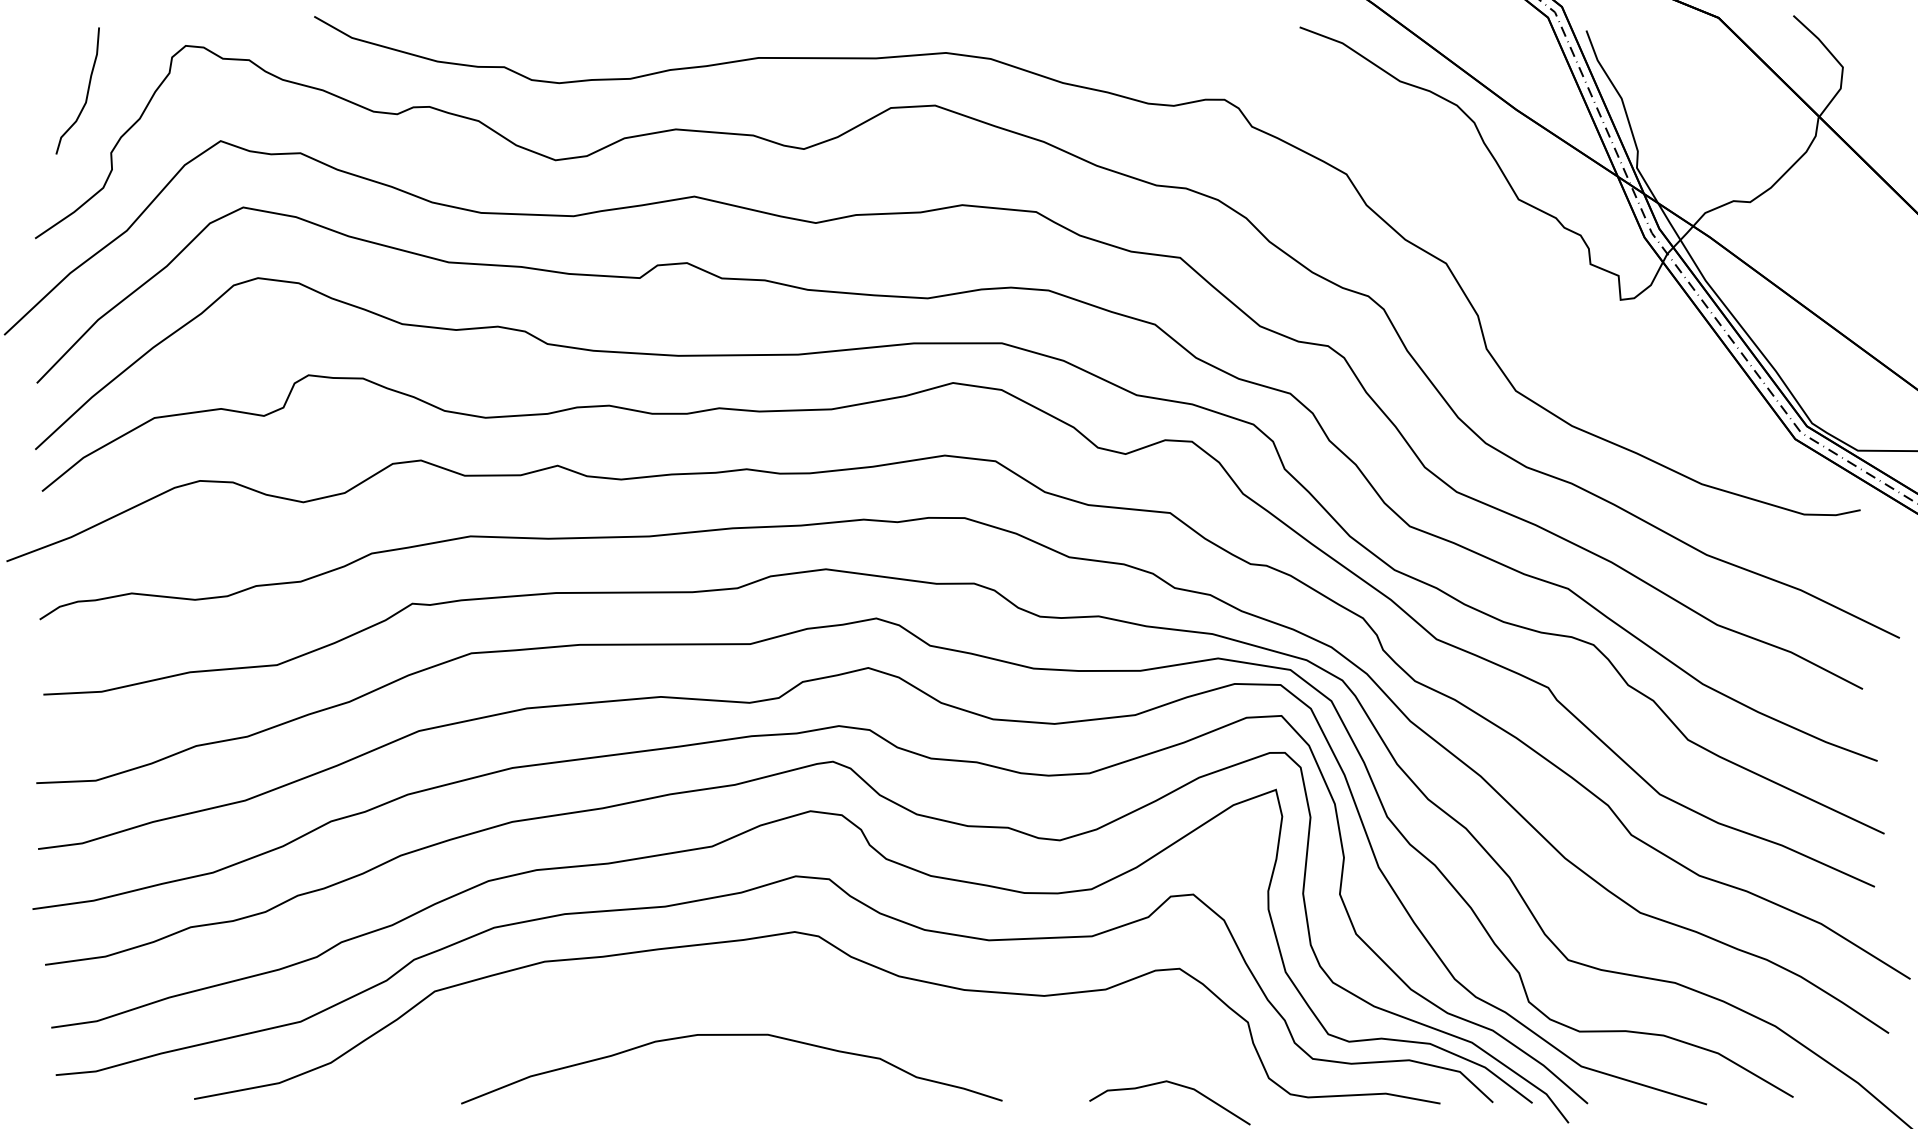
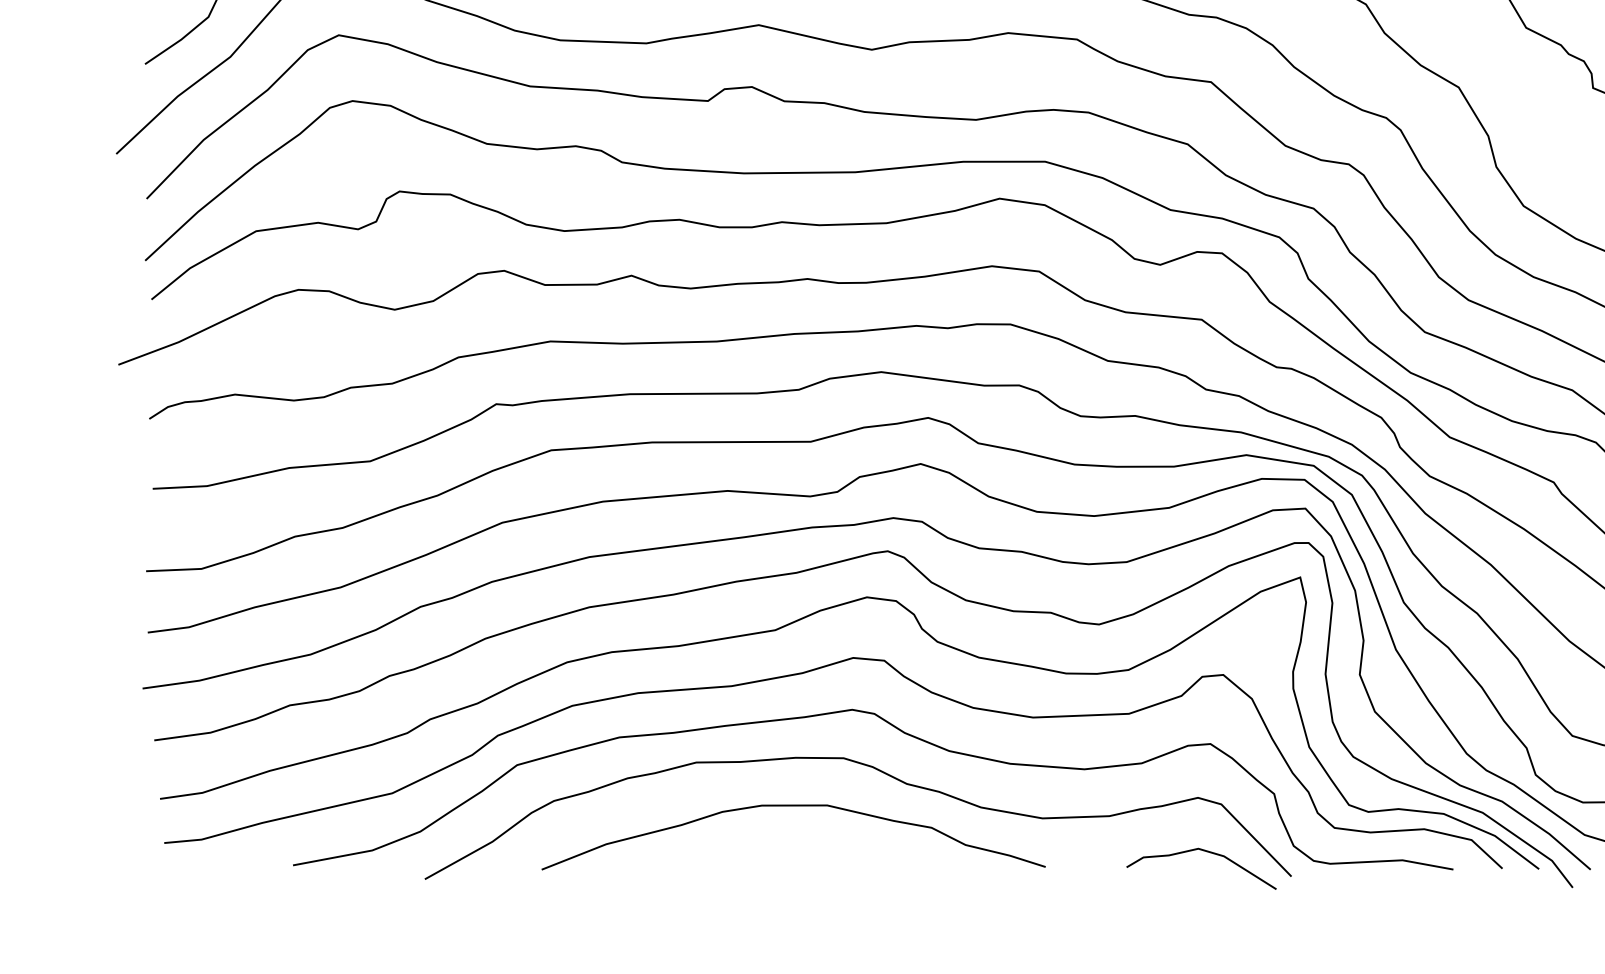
curve: (824, 998) -> (879, 771), added

